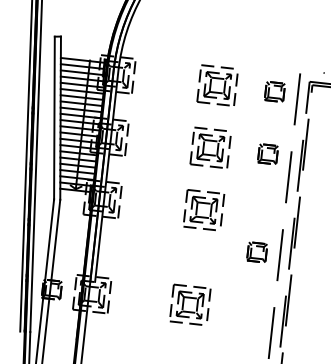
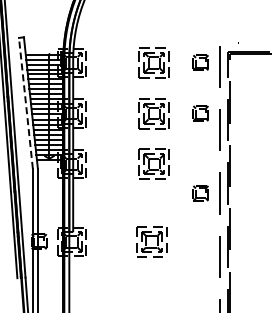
line: (53, 118) -> (25, 103), solid -> dashed

